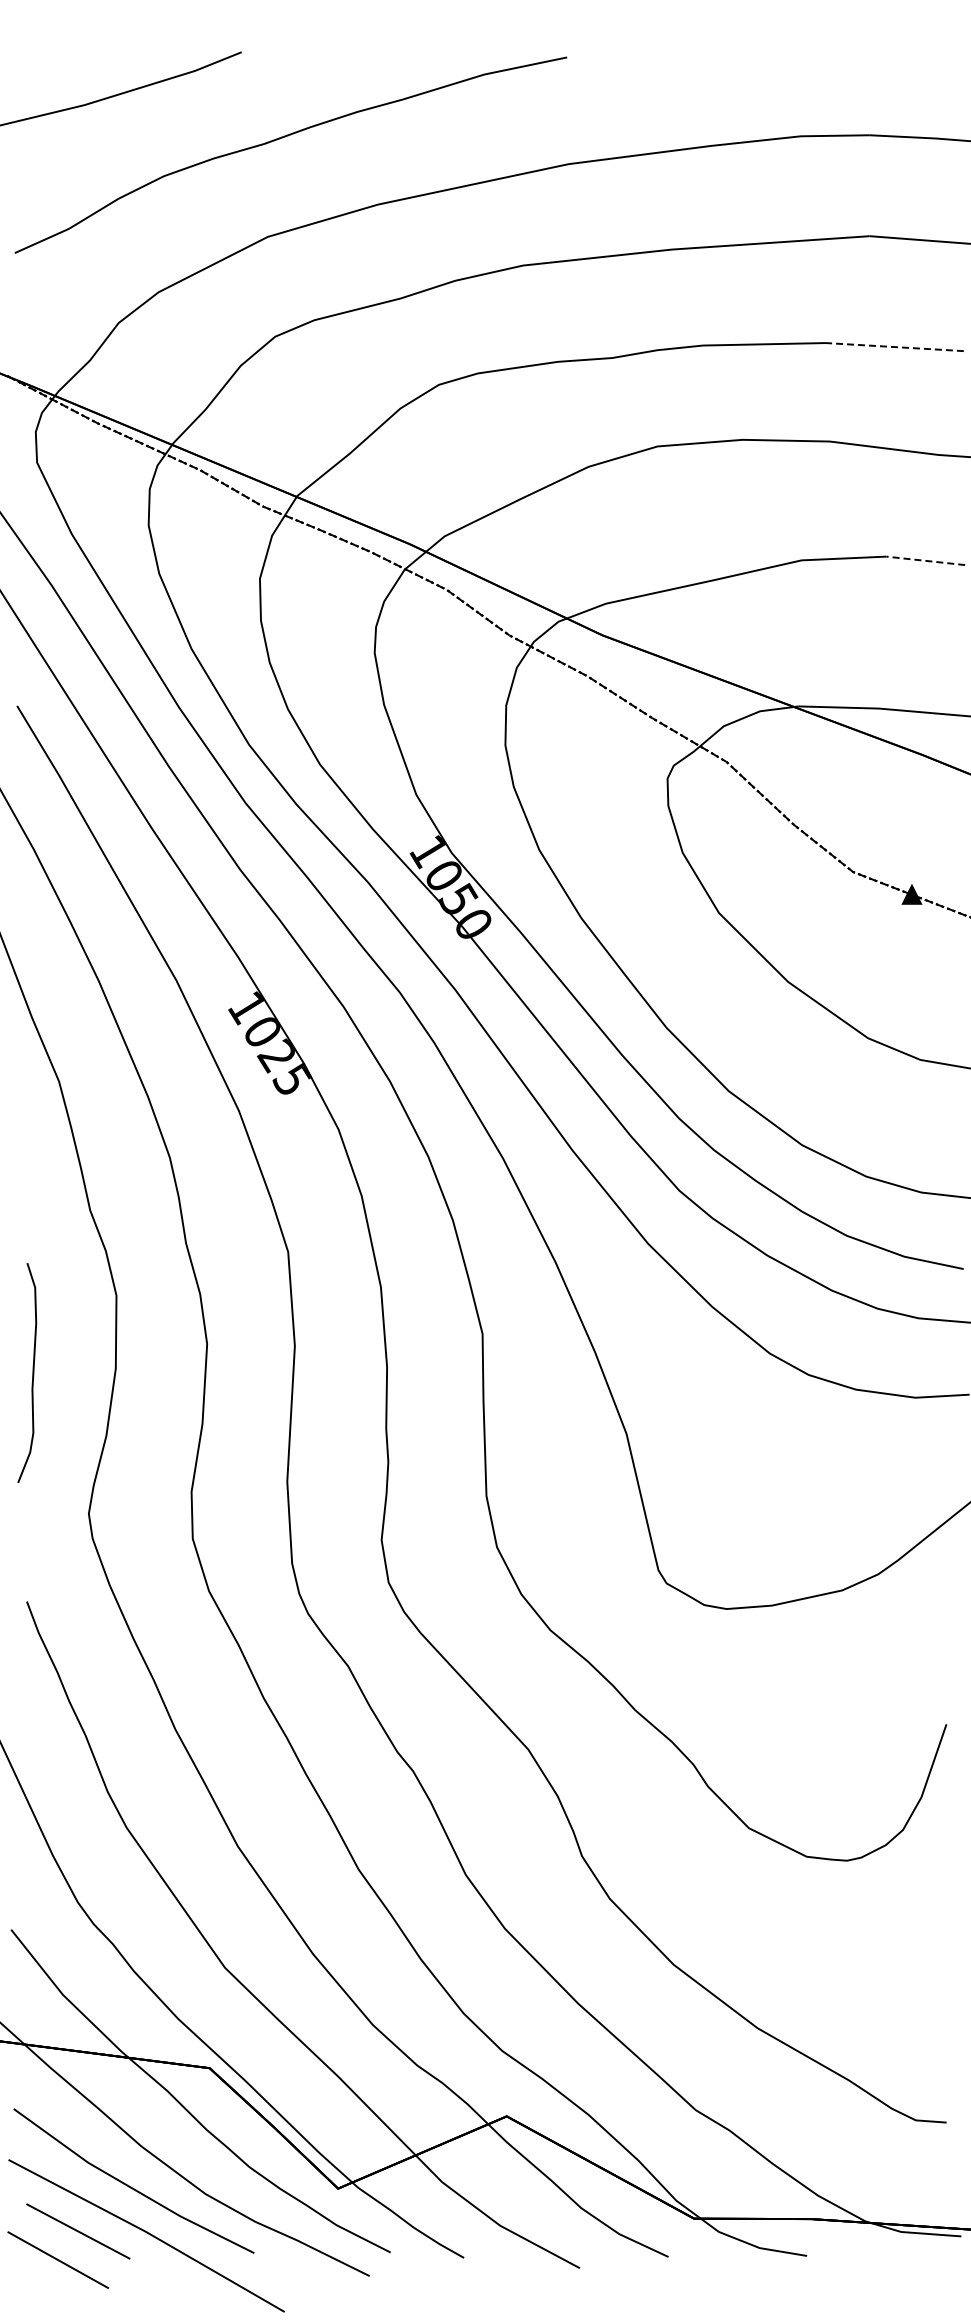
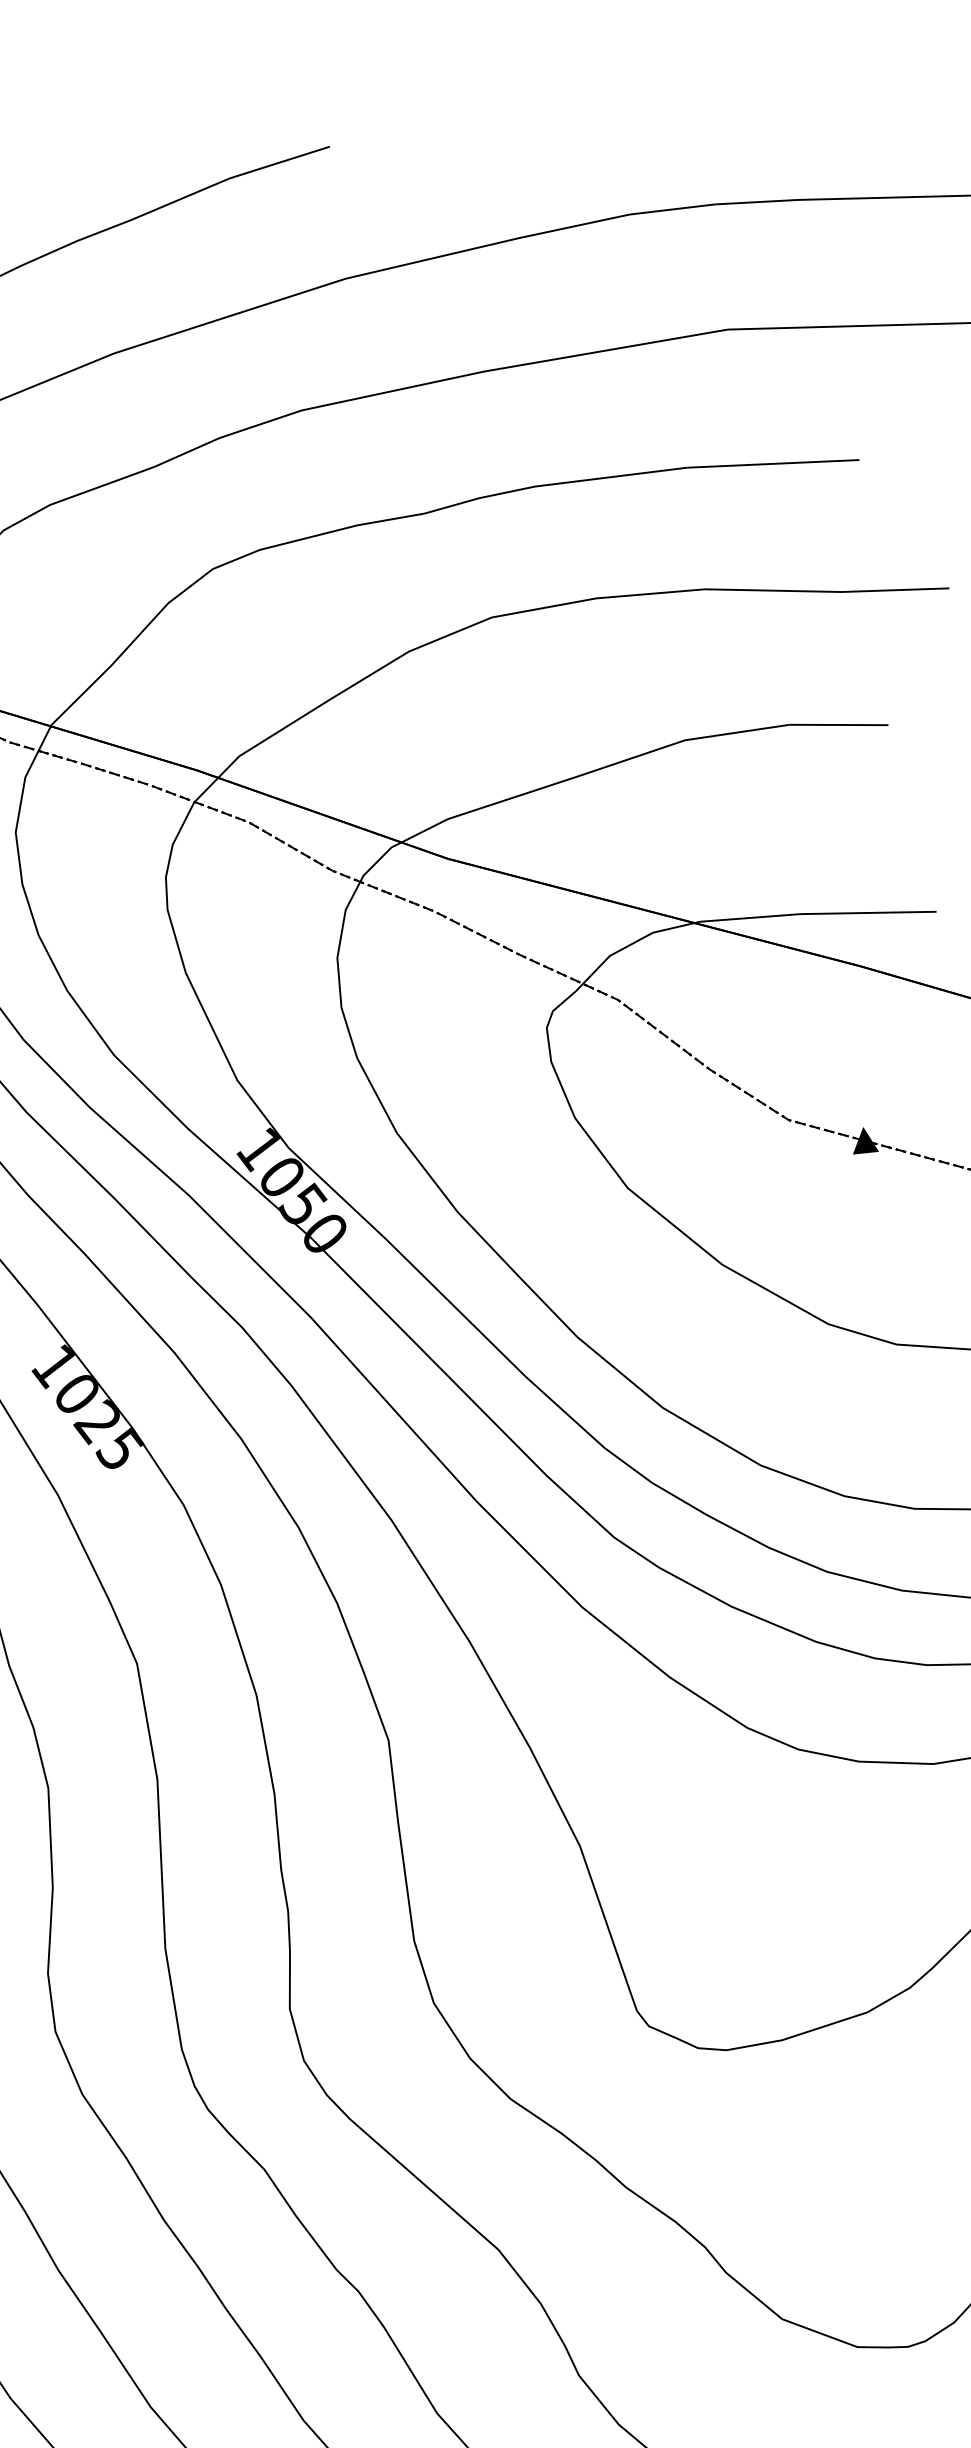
line: (894, 347) -> (772, 464), dashed -> solid
line: (925, 560) -> (838, 724), dashed -> solid

